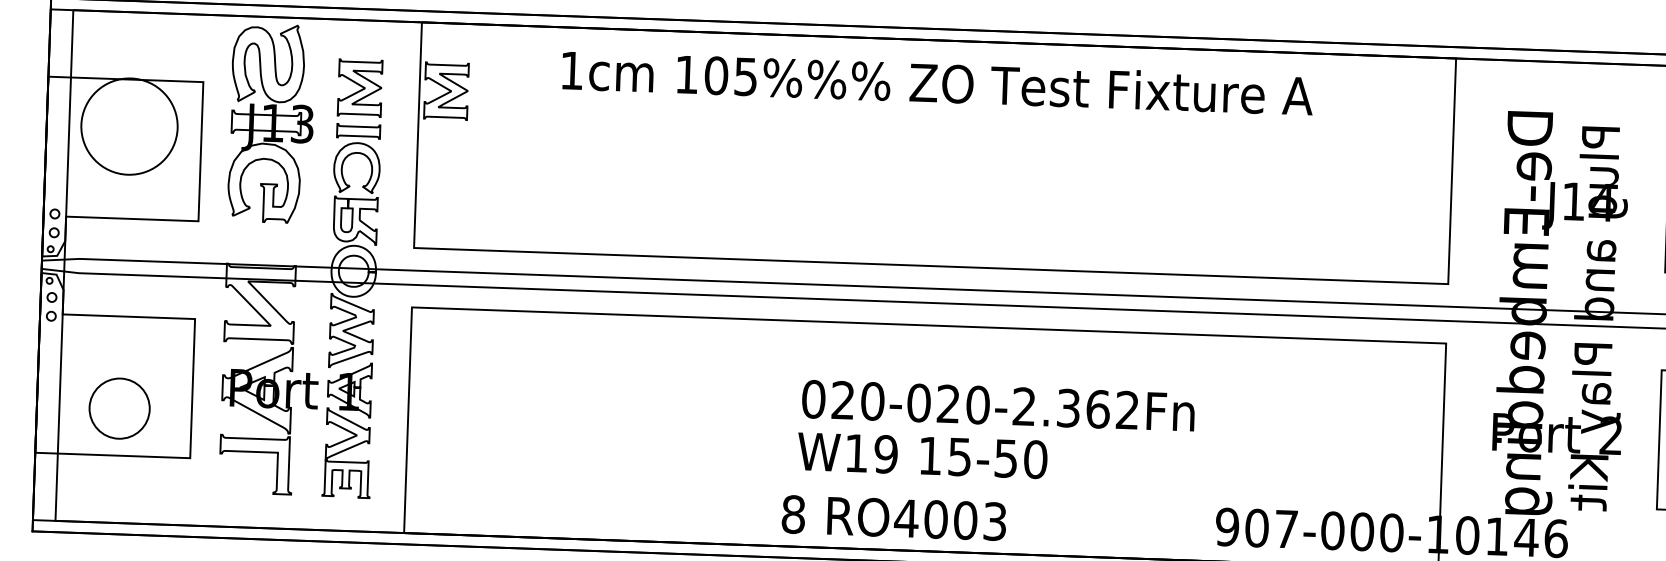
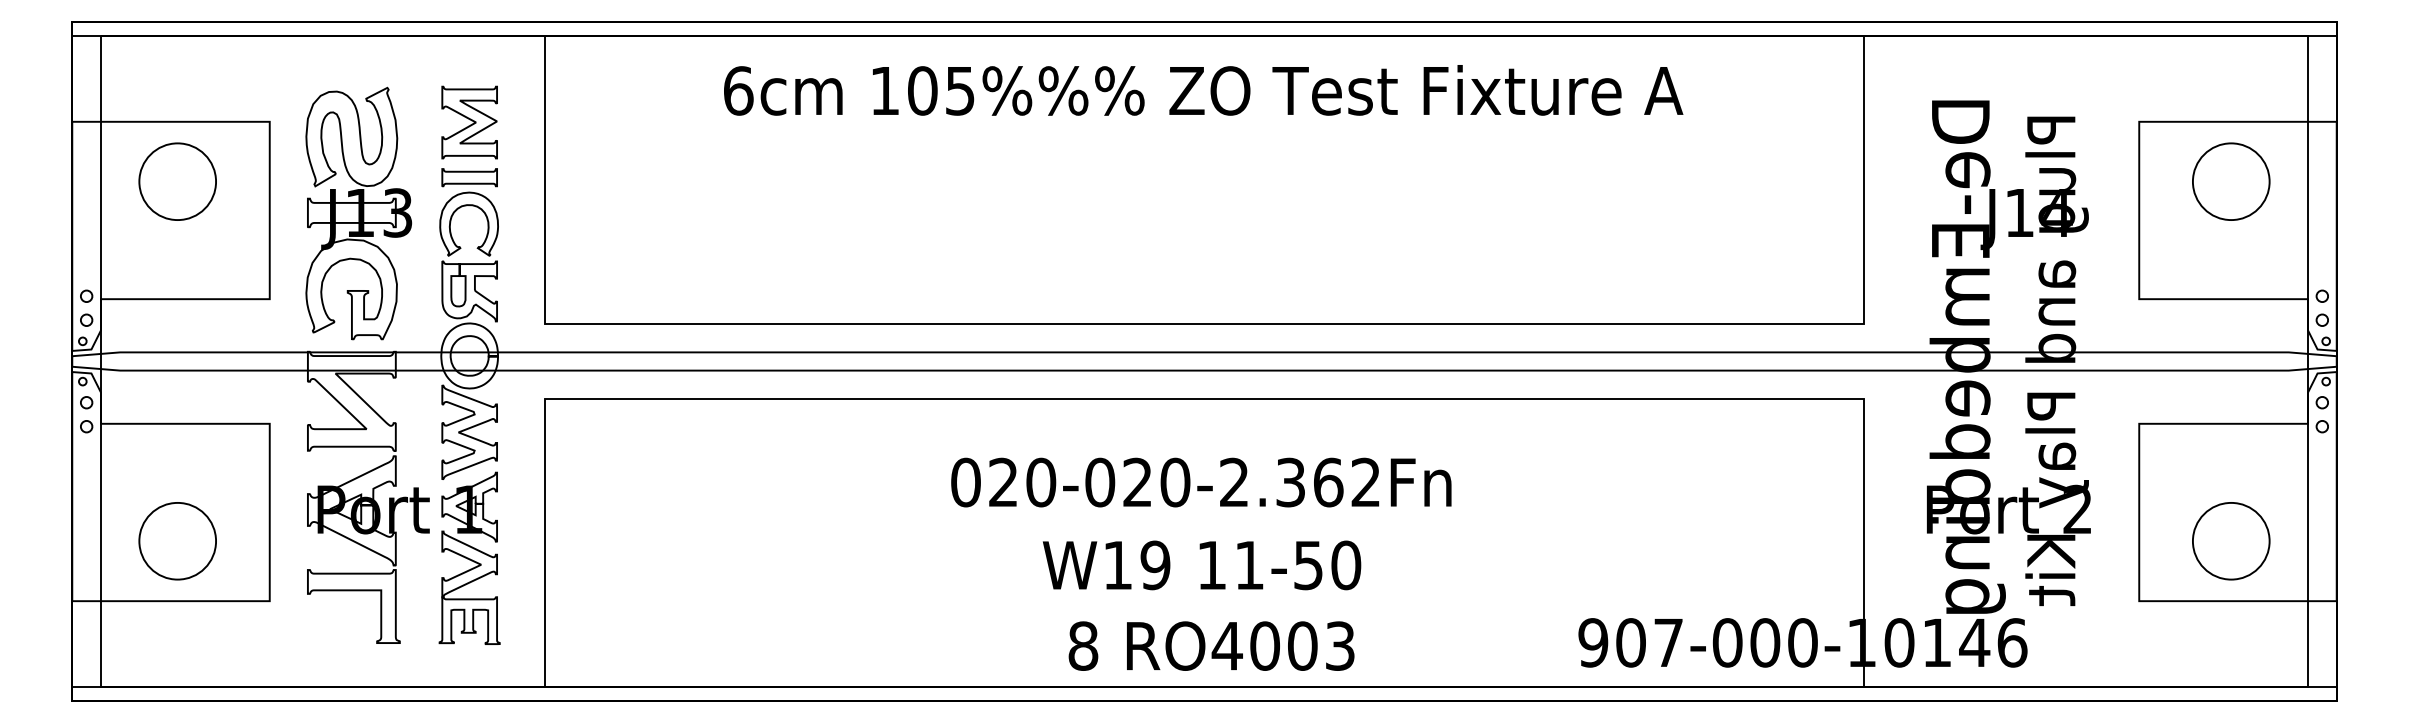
text: (571, 70) -> (738, 90), 1cm -> 6cm
part: (446, 91) -> (579, 122), removed
part: (271, 123) -> (358, 213), moved
circle: (129, 126) -> (177, 181), size x0.62
text: (998, 405) -> (1201, 482), moved
text: (959, 457) -> (1249, 565), 15-50 -> 11-50
text: (894, 517) -> (1211, 645), moved

